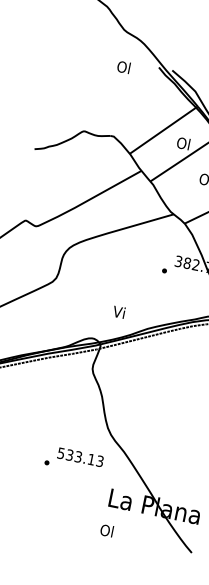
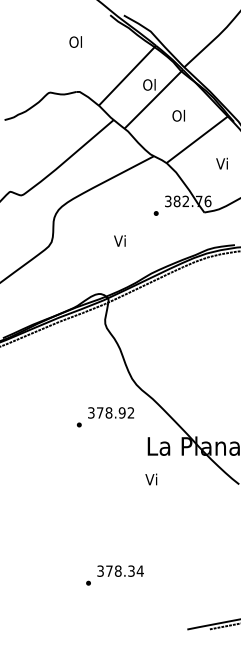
text: (123, 66) -> (75, 41), moved
text: (118, 311) -> (119, 240), moved
text: (81, 457) -> (111, 412), 533.13 -> 378.92
text: (106, 530) -> (151, 479), Ol -> Vi

